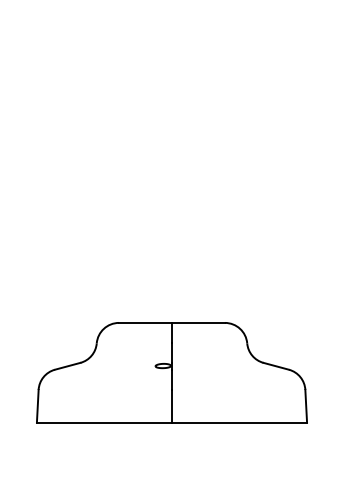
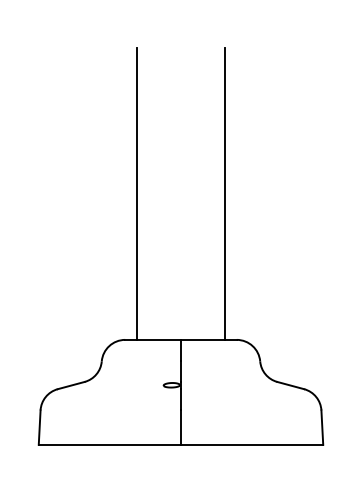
line: (129, 183) -> (136, 193), added
line: (214, 183) -> (225, 193), added

